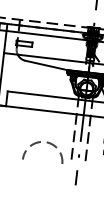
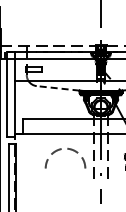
line: (45, 65) -> (57, 88), solid -> dashed
arc: (46, 143) -> (67, 149), moved

